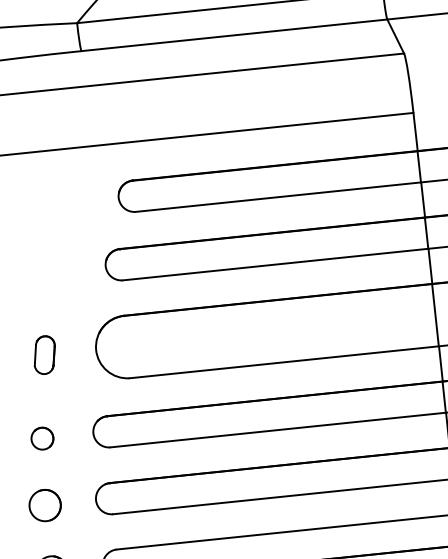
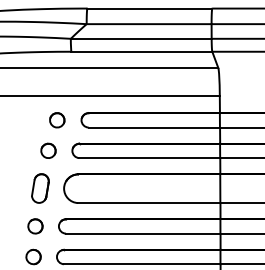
part: (66, 203) -> (57, 120), added
part: (53, 270) -> (48, 150), added
part: (44, 355) -> (40, 188), size x1.67
part: (42, 438) -> (35, 226), size x1.43

